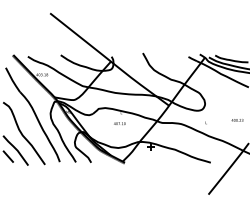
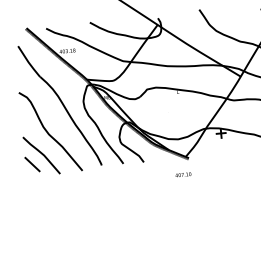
text: (119, 123) -> (183, 174), moved

